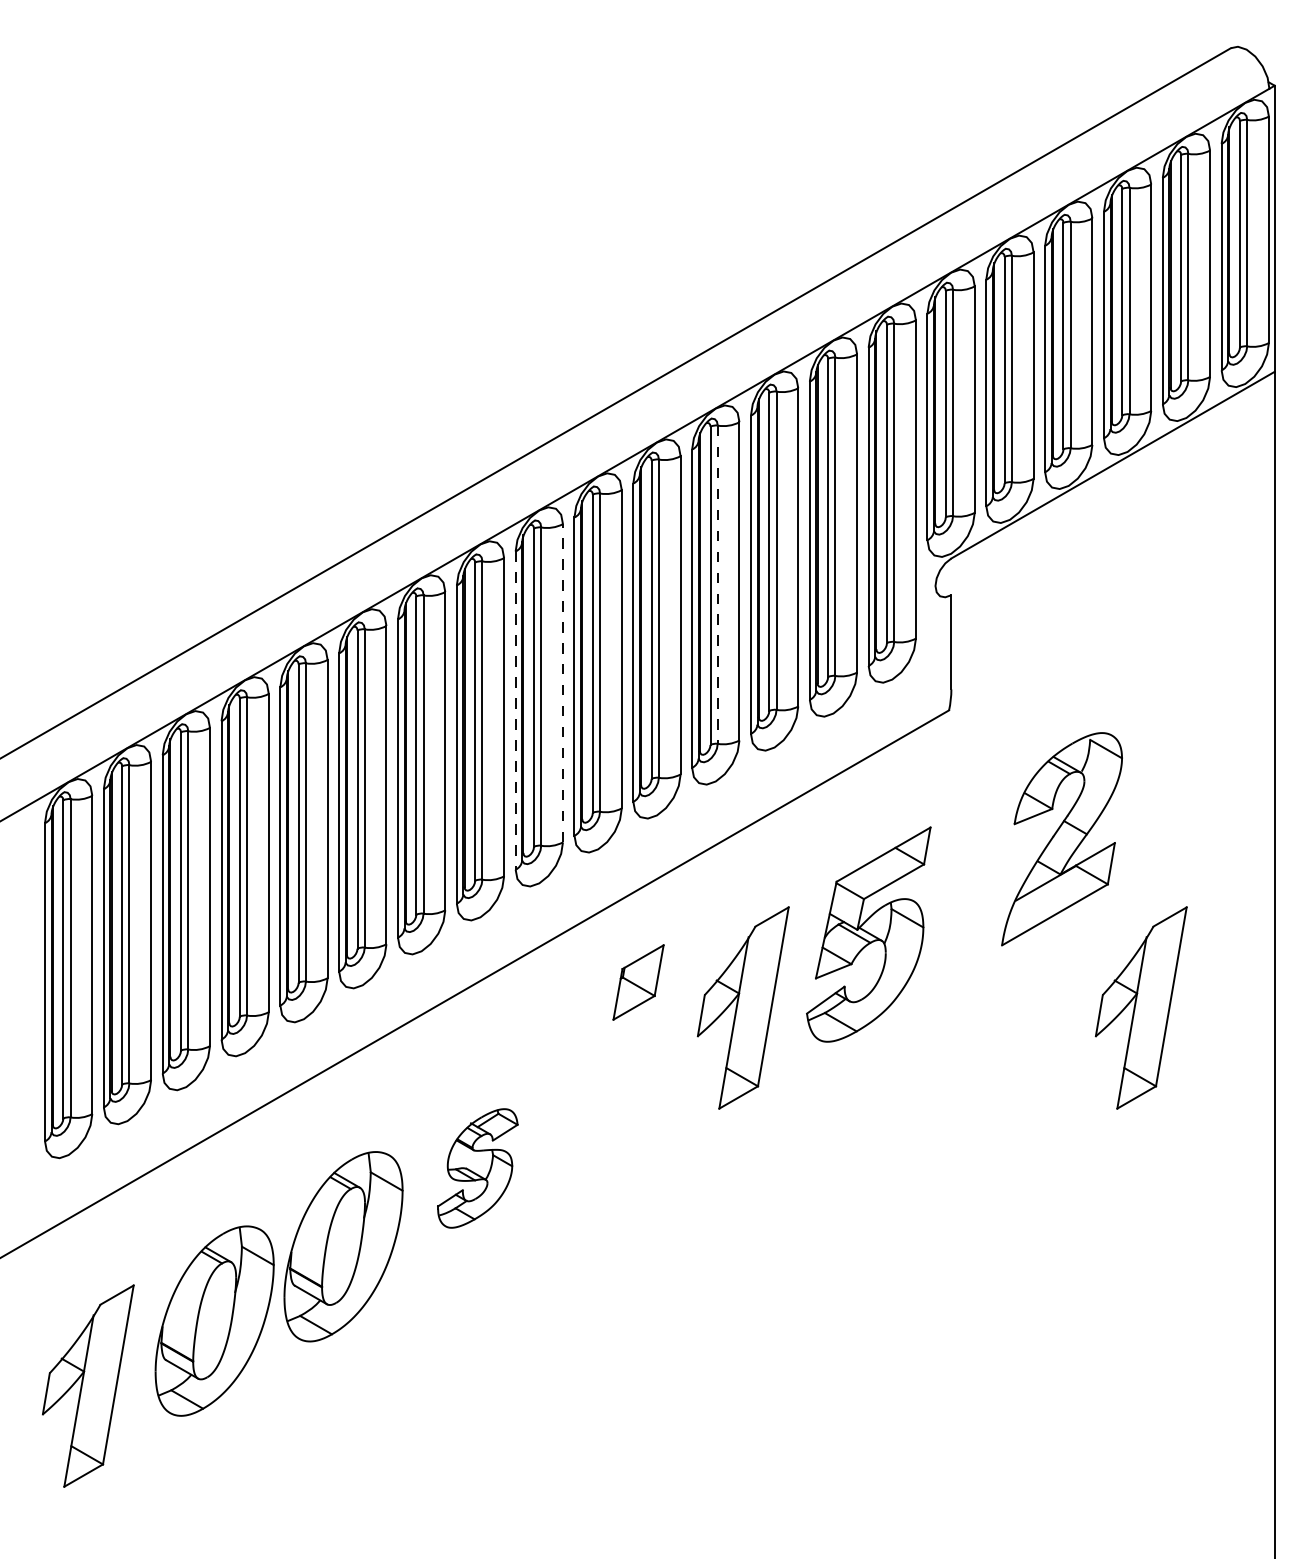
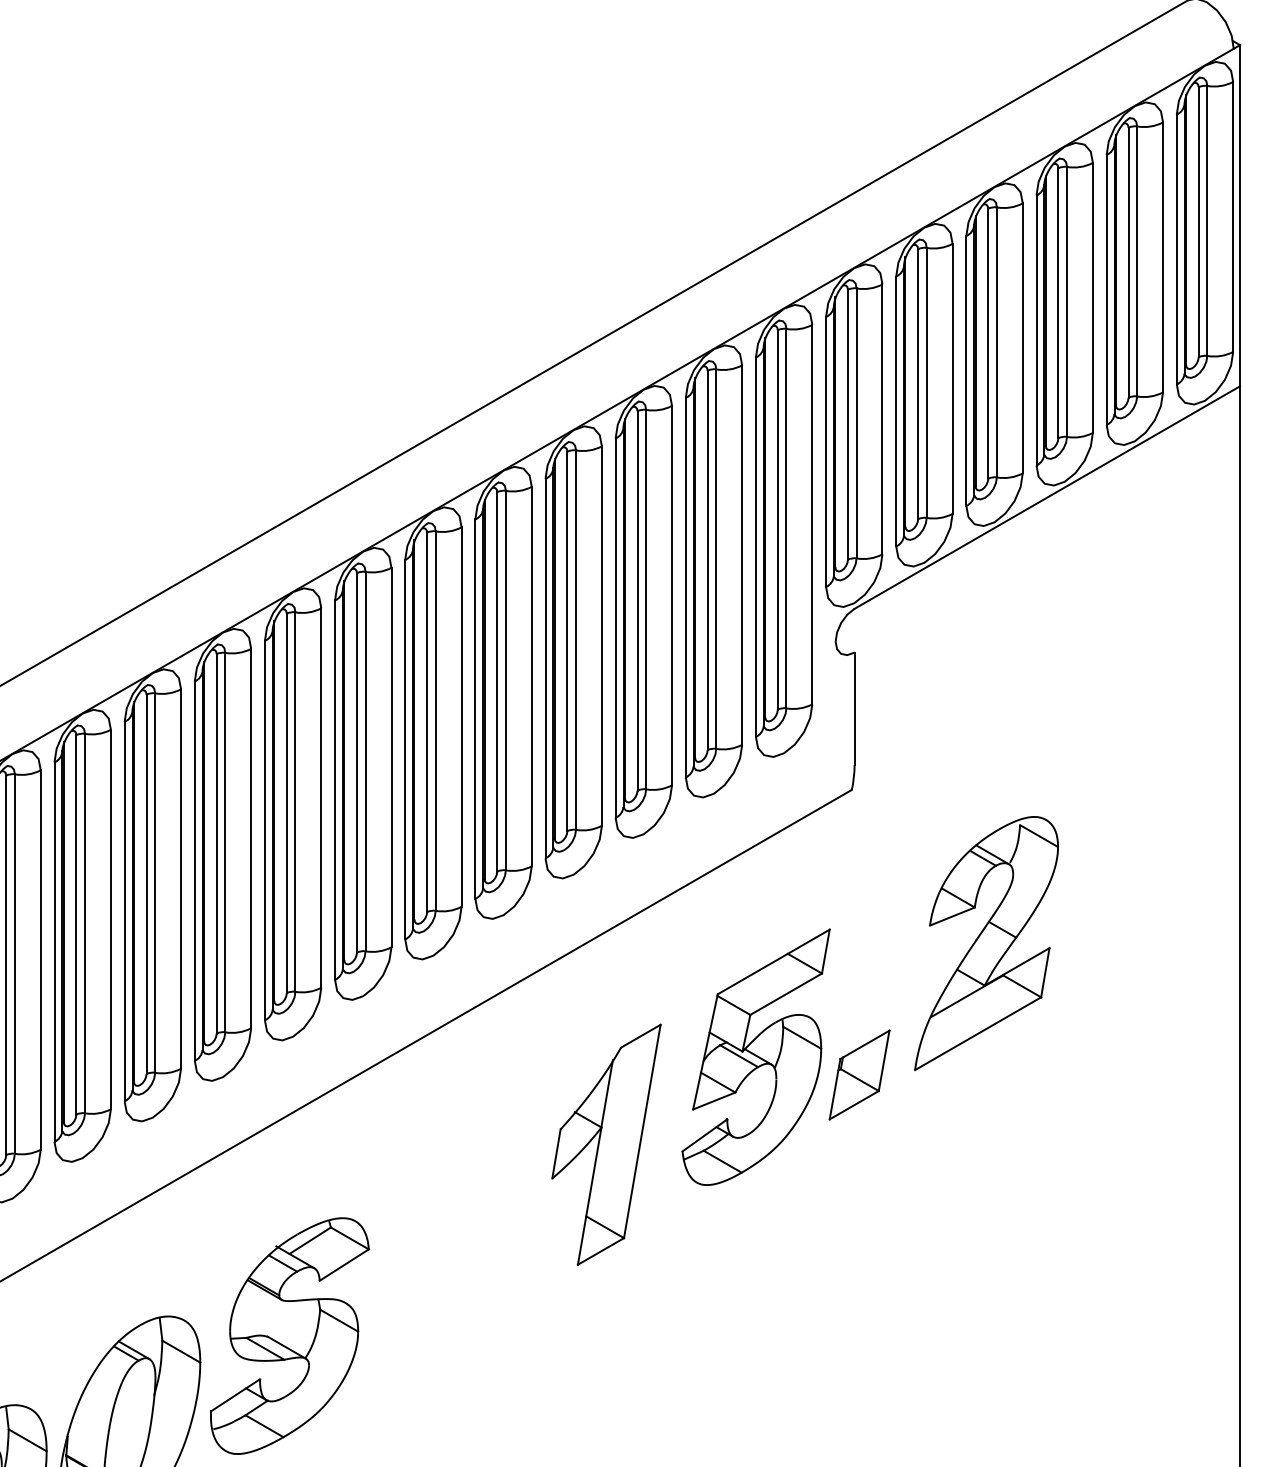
line: (717, 585) -> (575, 641), dashed -> solid
line: (562, 682) -> (390, 756), dashed -> solid
line: (515, 711) -> (334, 791), dashed -> solid
part: (638, 982) -> (859, 1075), moved
part: (1140, 1007) -> (1080, 1144), removed
part: (477, 1168) -> (289, 1336), size x1.67

